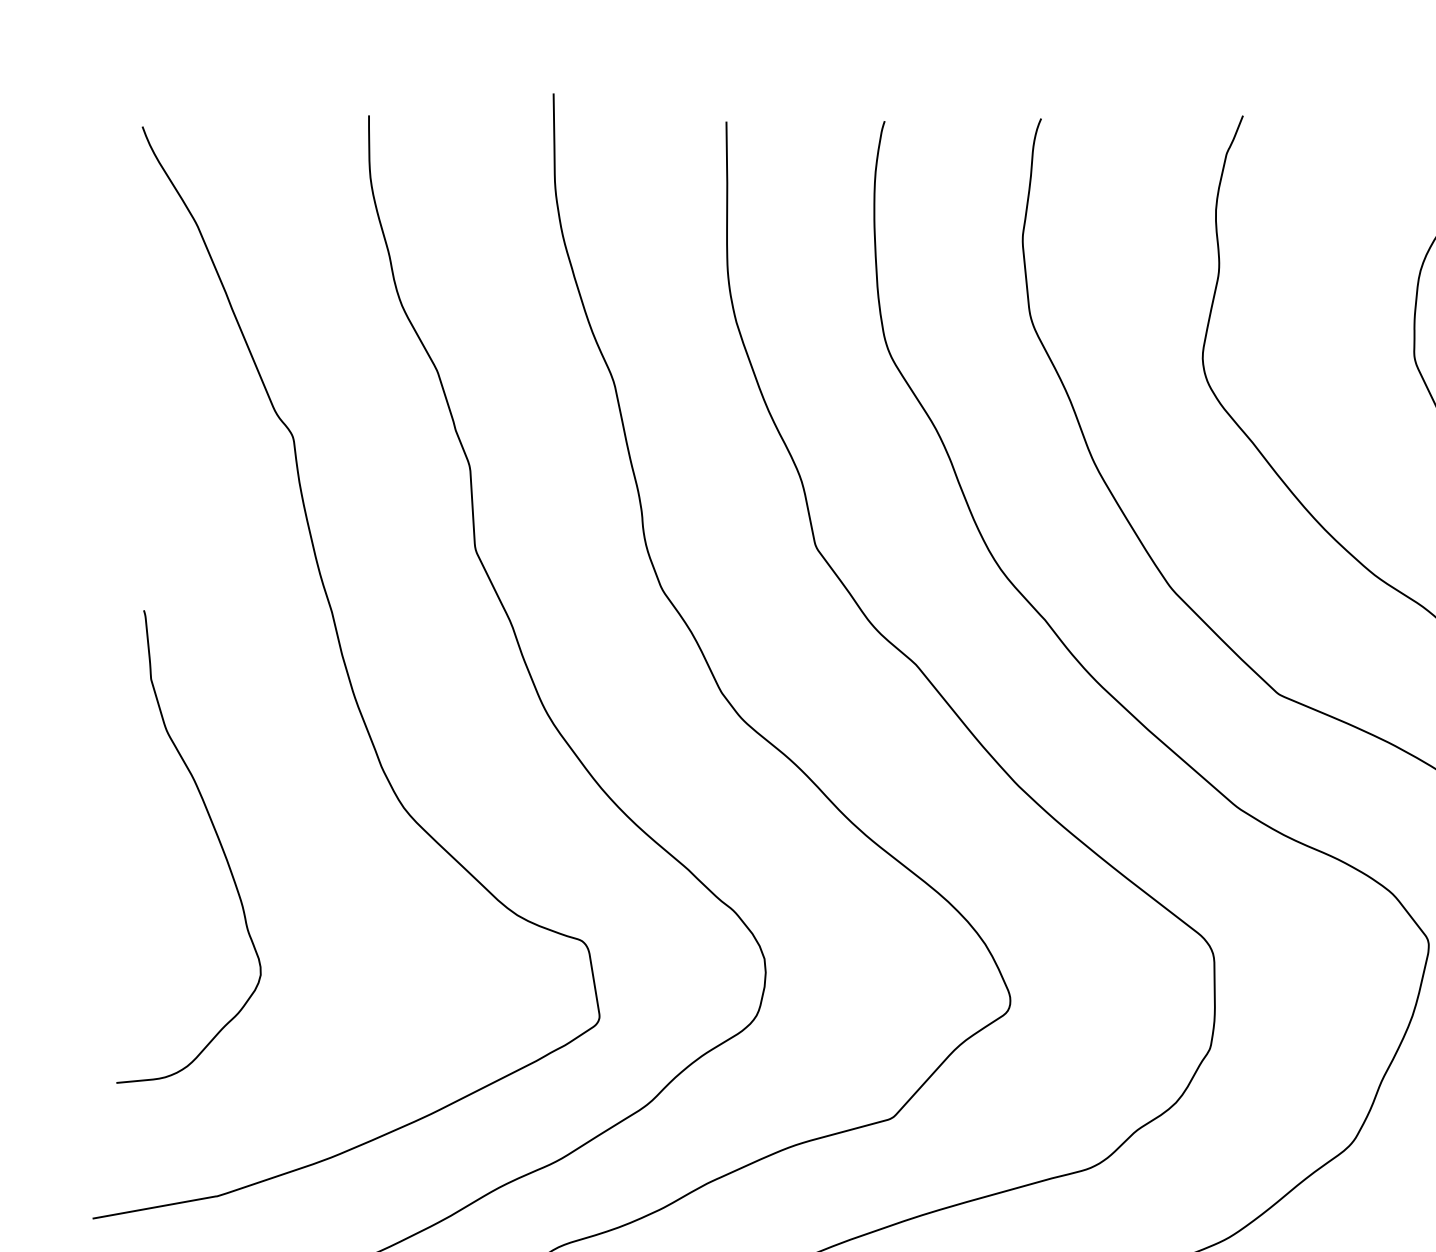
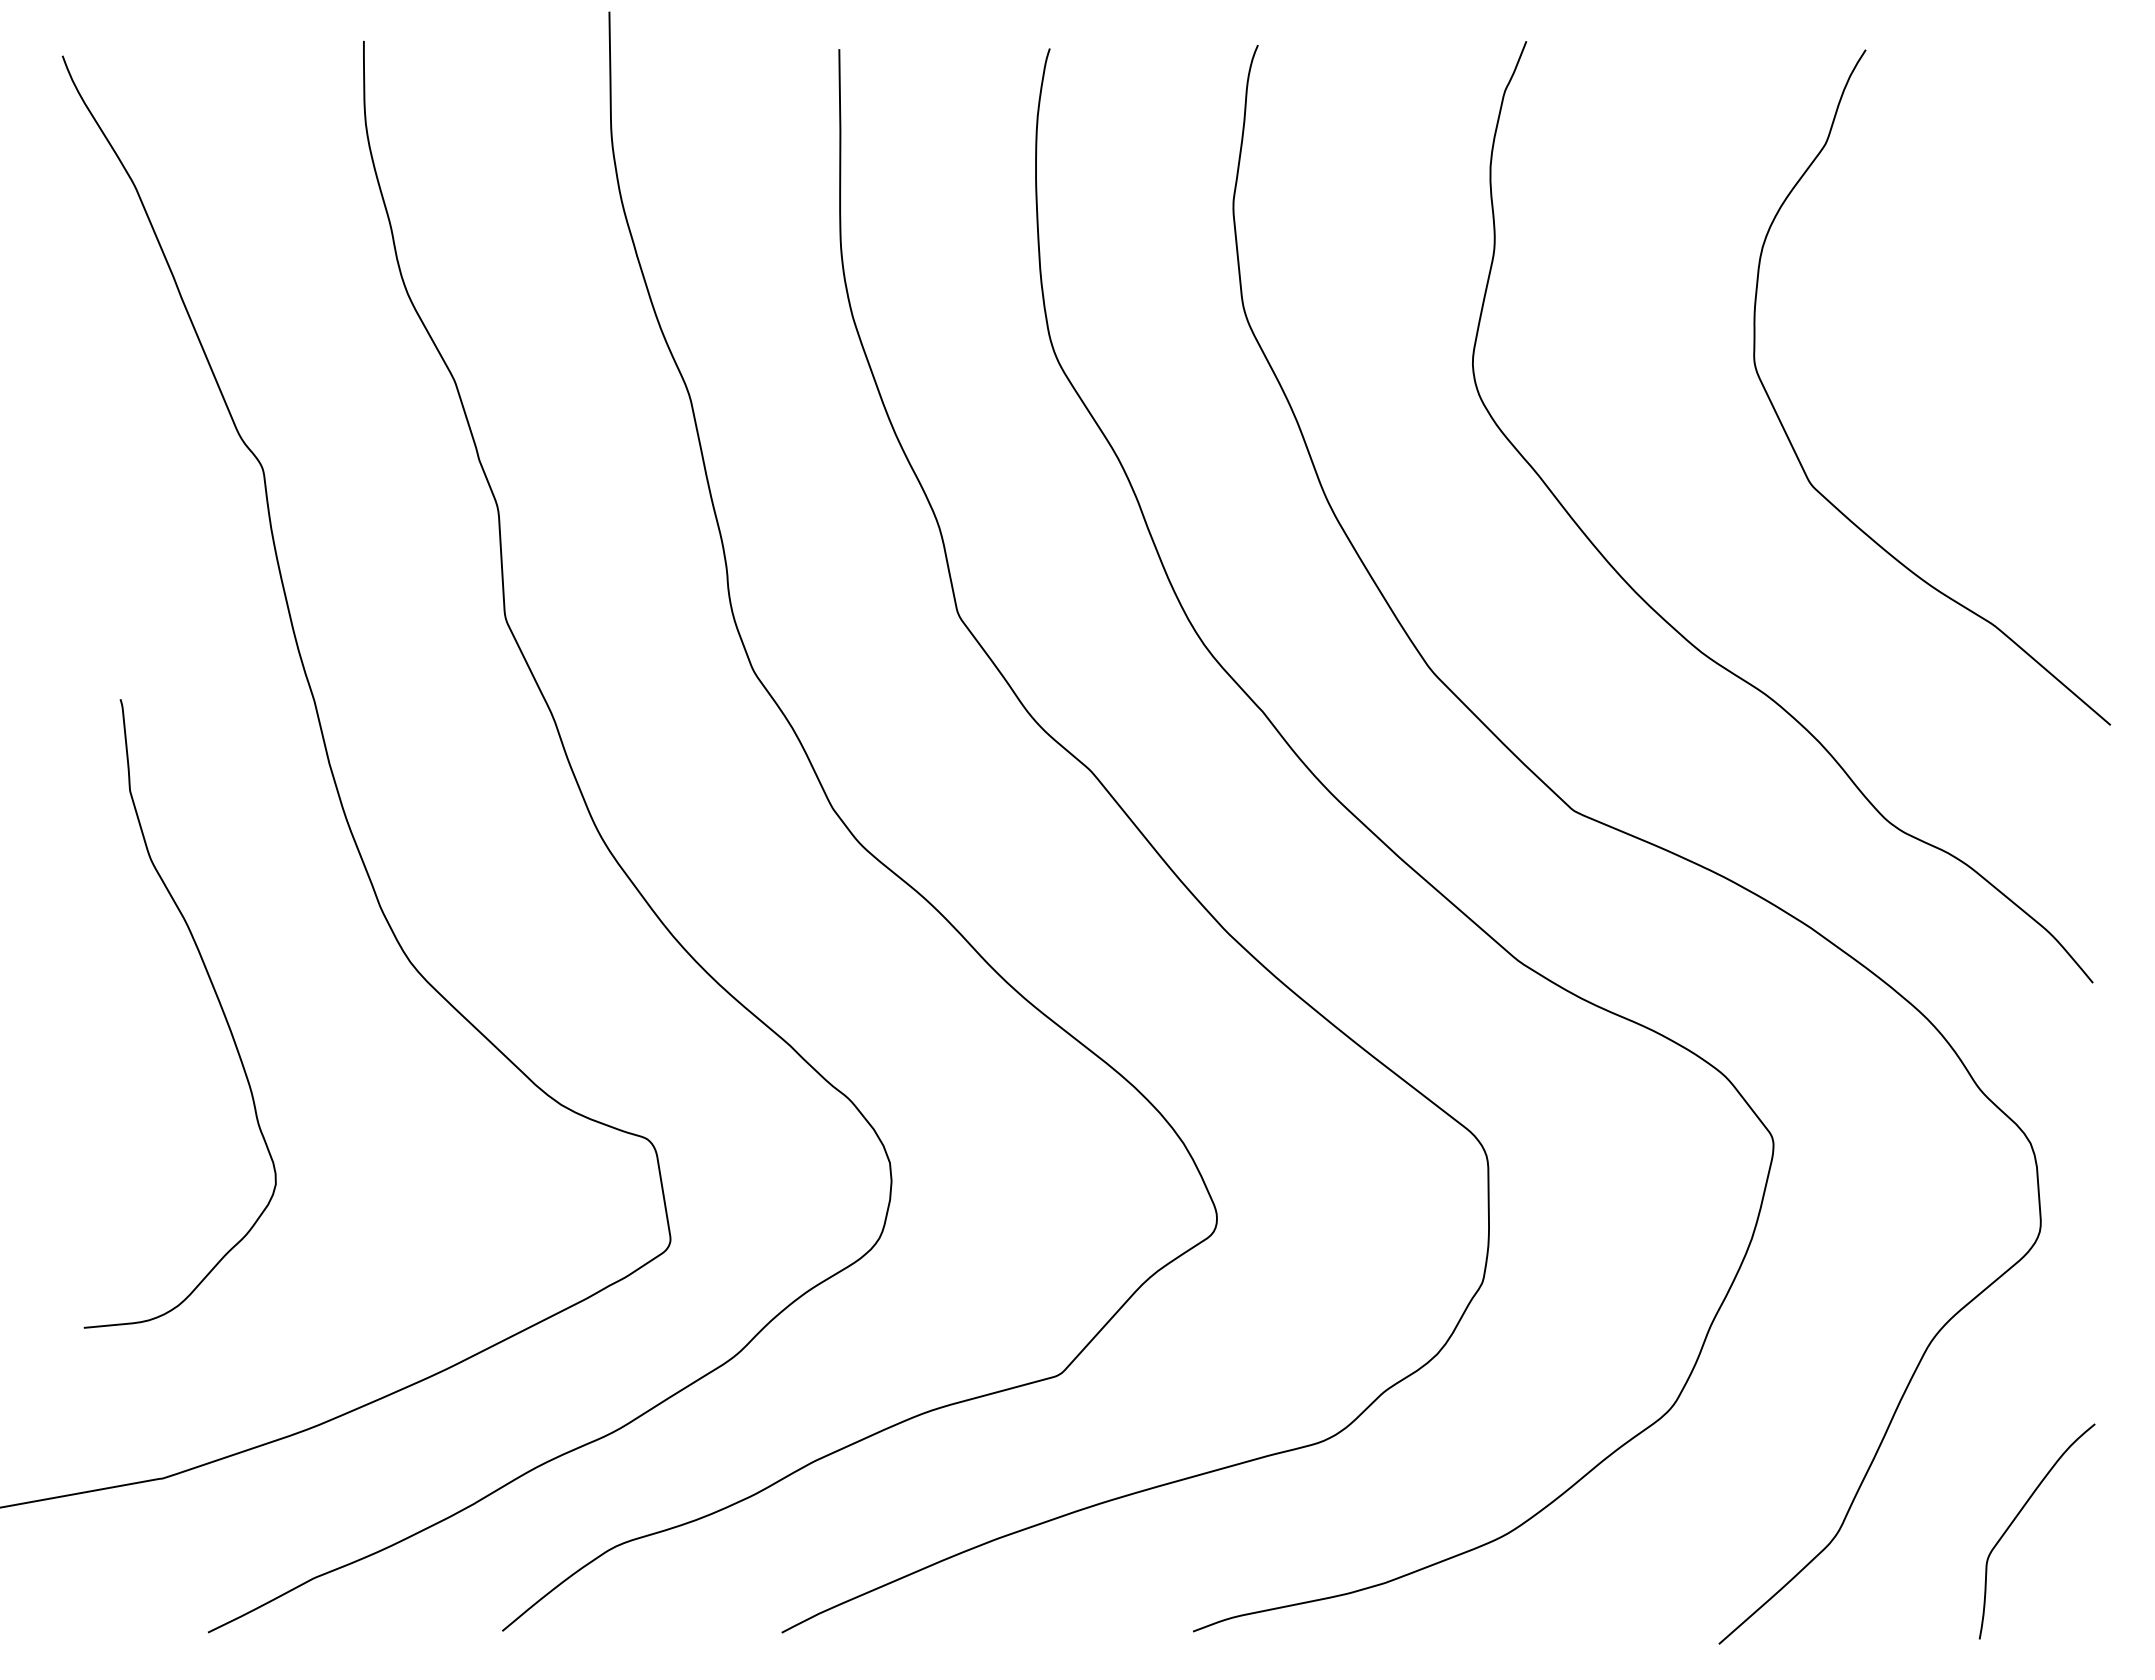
curve: (215, 833) -> (215, 995), moved

